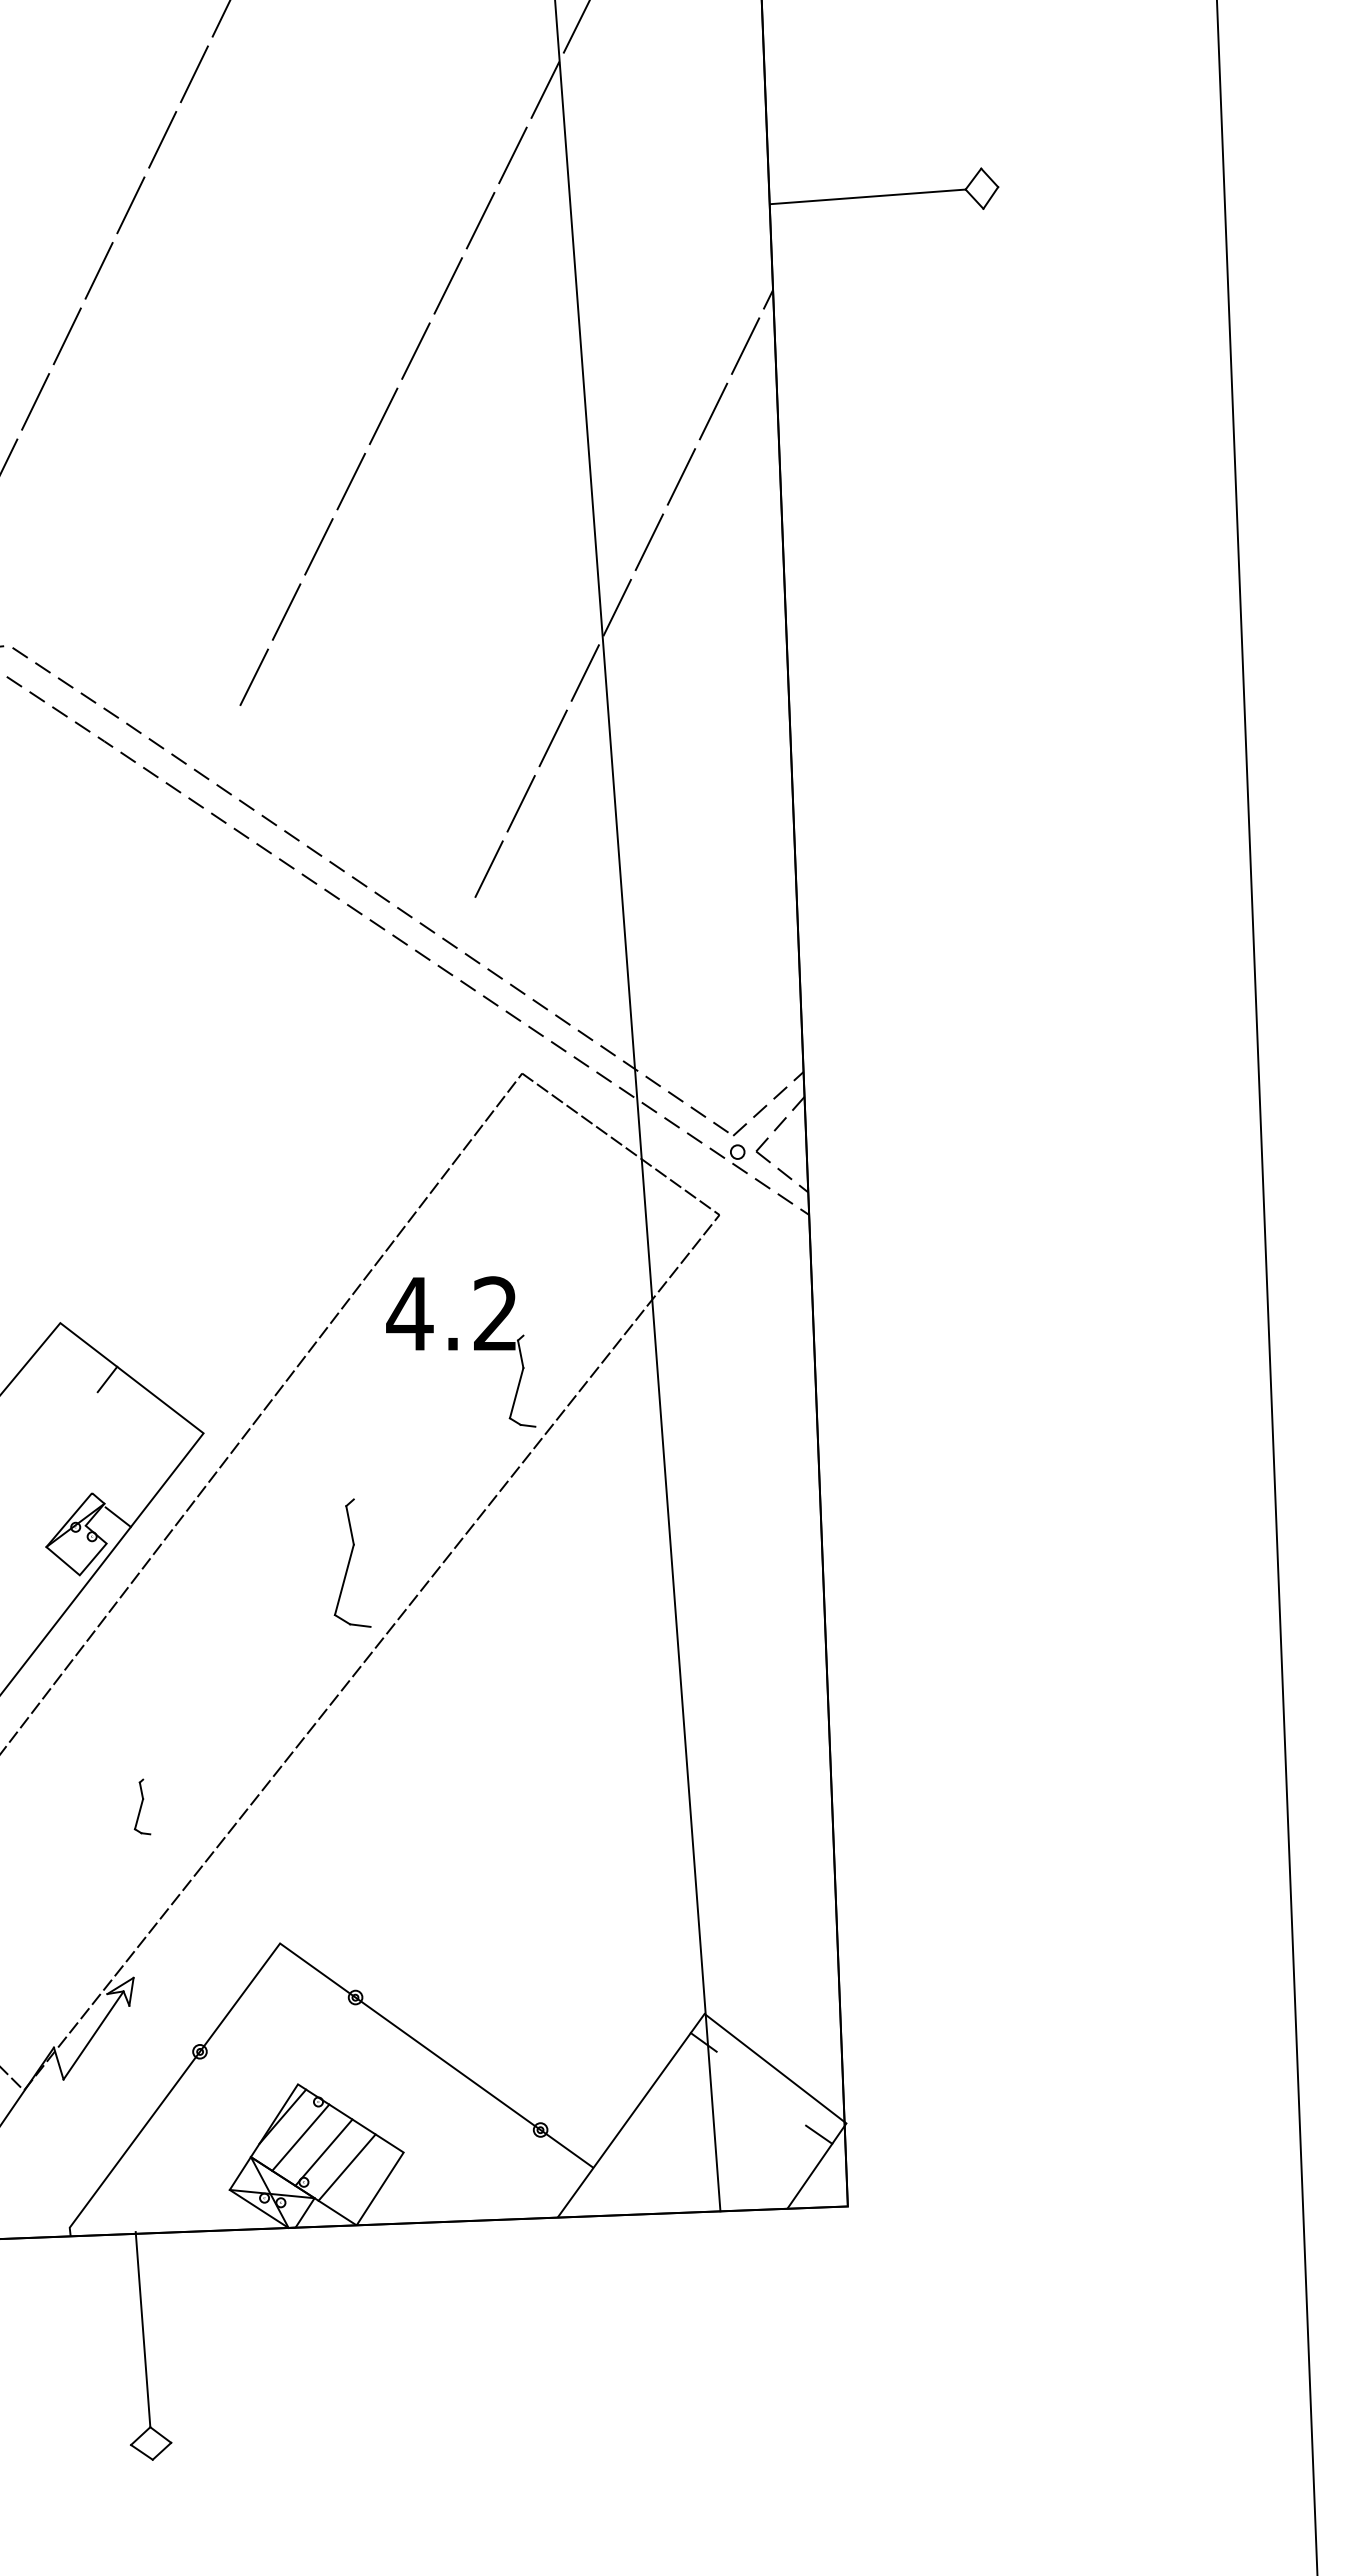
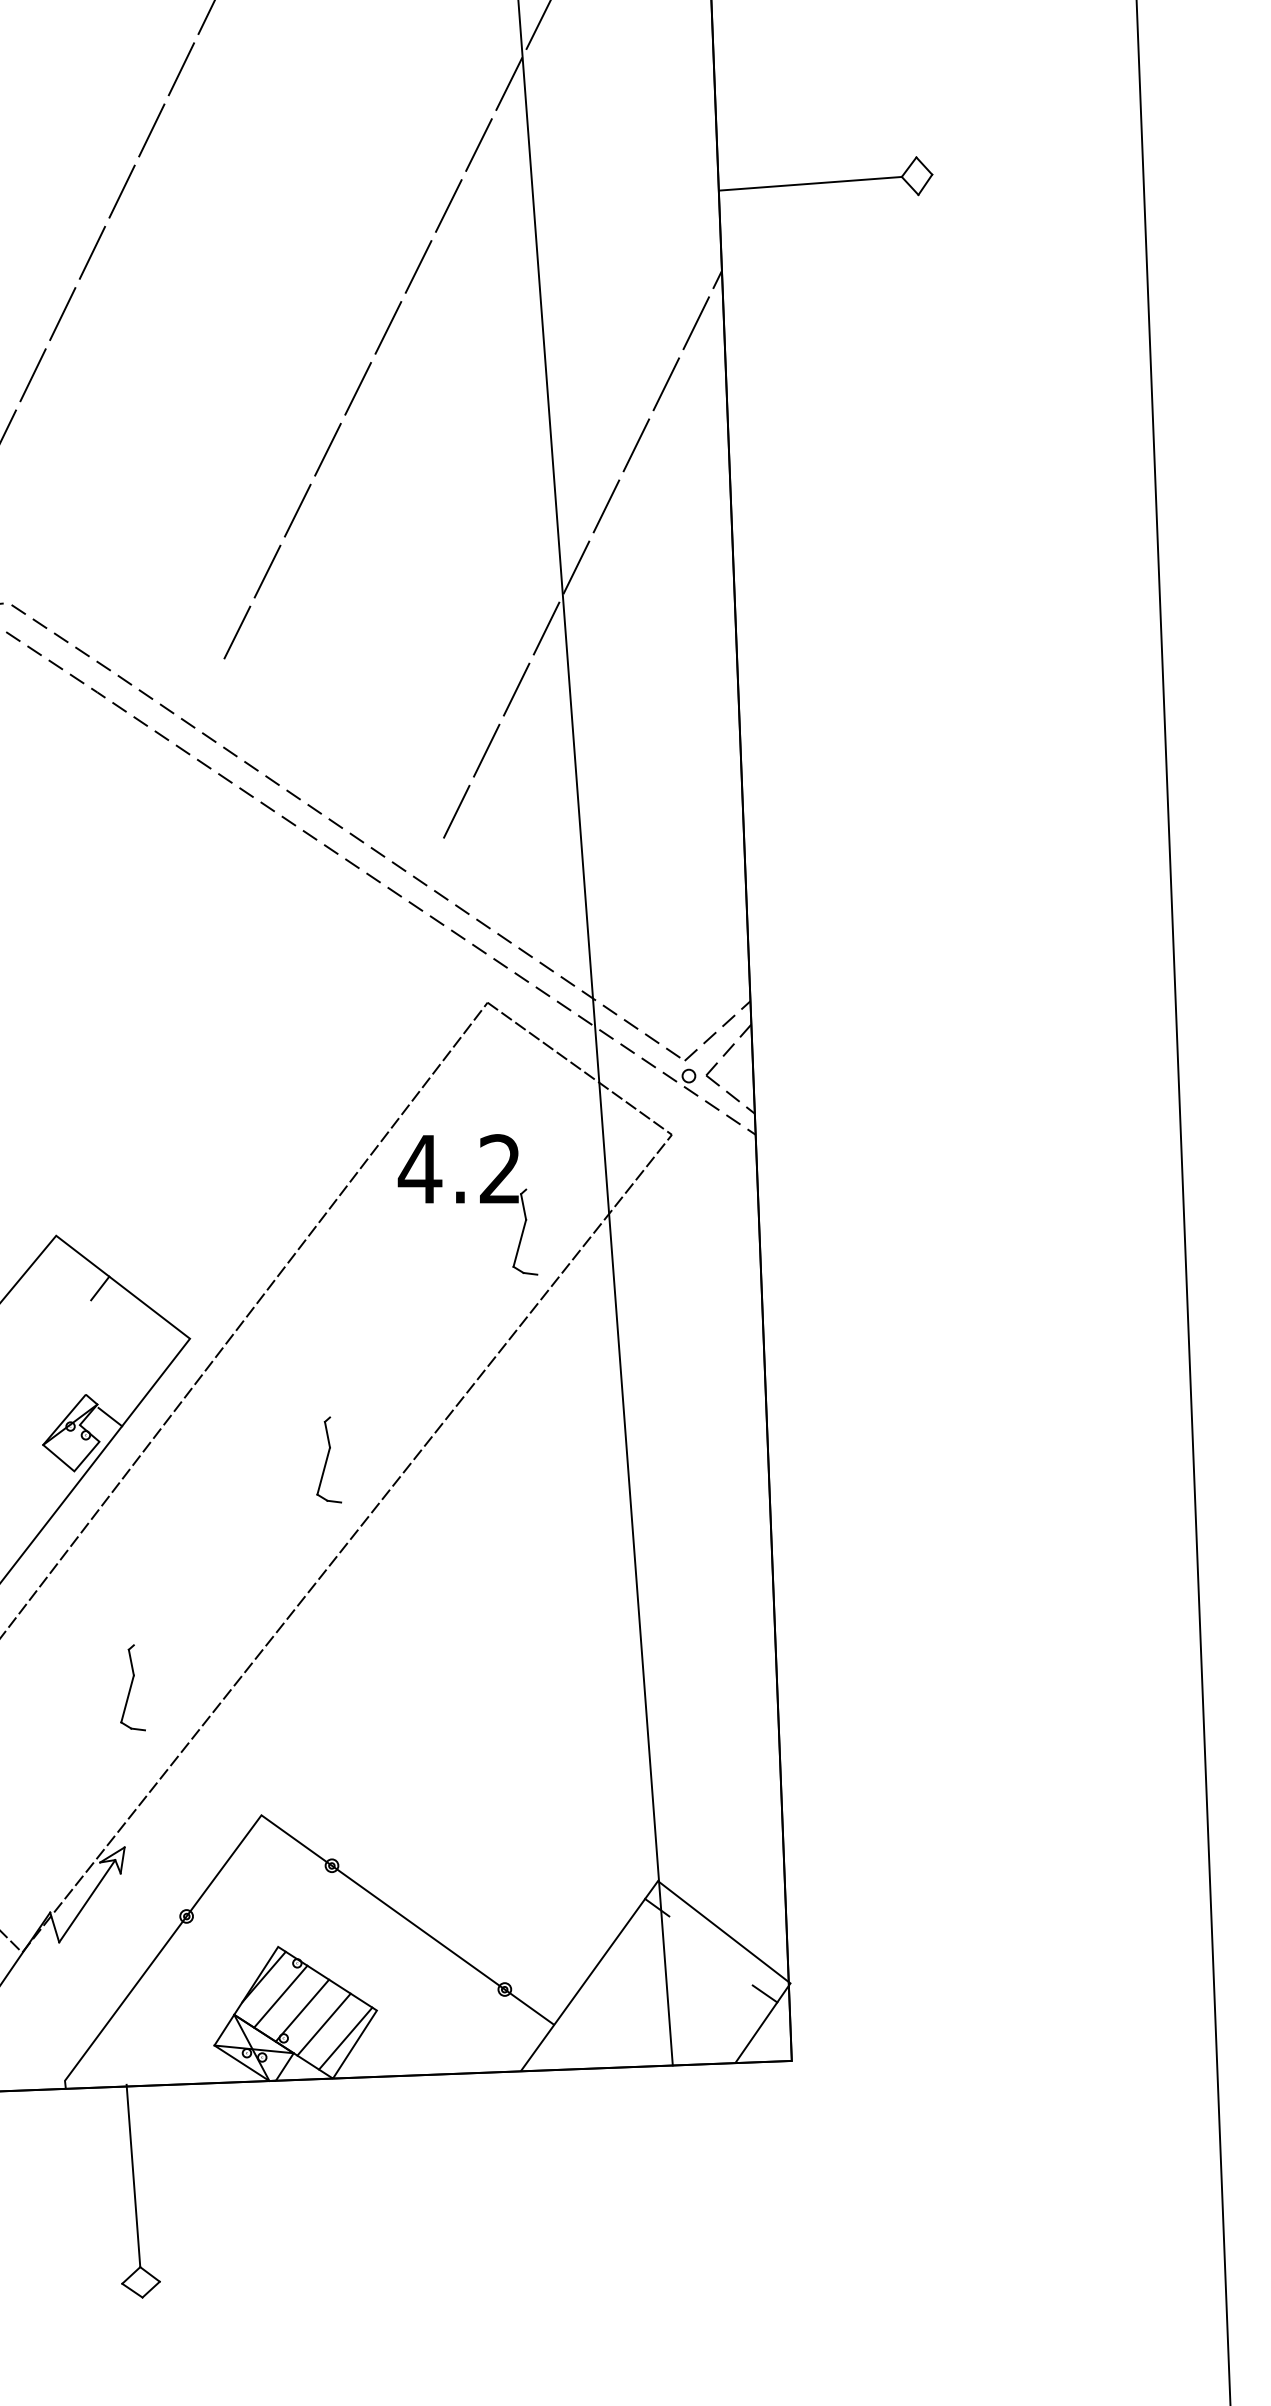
part: (461, 1351) -> (468, 1204), moved
part: (352, 1562) -> (329, 1459), size x0.71
part: (142, 1806) -> (132, 1687), size x1.67
line: (369, 2182) -> (344, 2038), added

